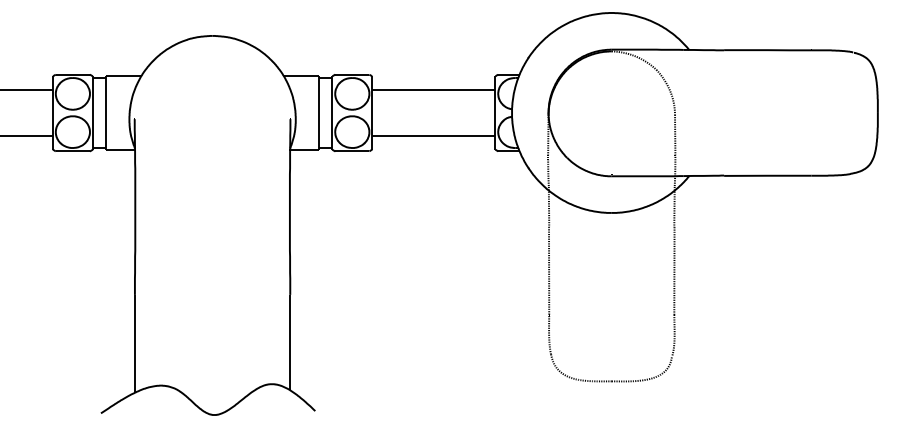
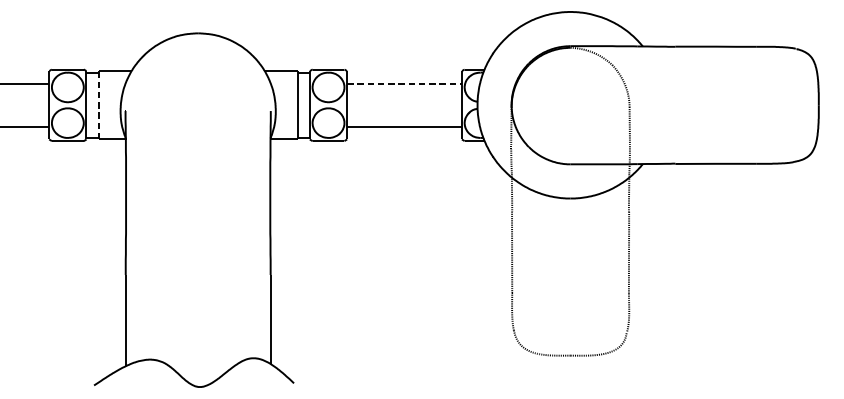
line: (433, 90) -> (404, 84), solid -> dashed
line: (106, 112) -> (99, 104), solid -> dashed

